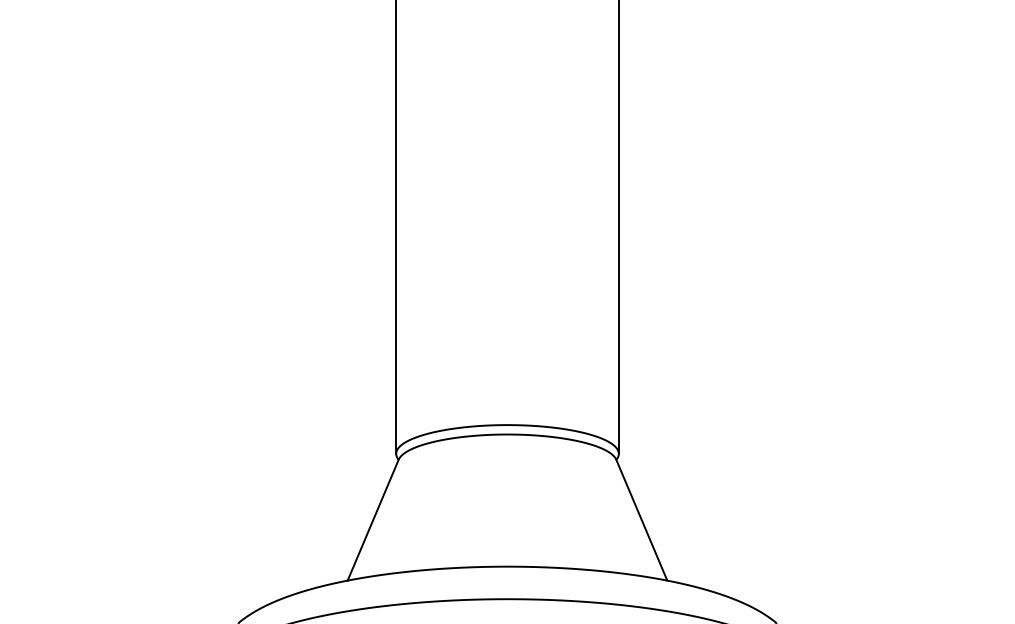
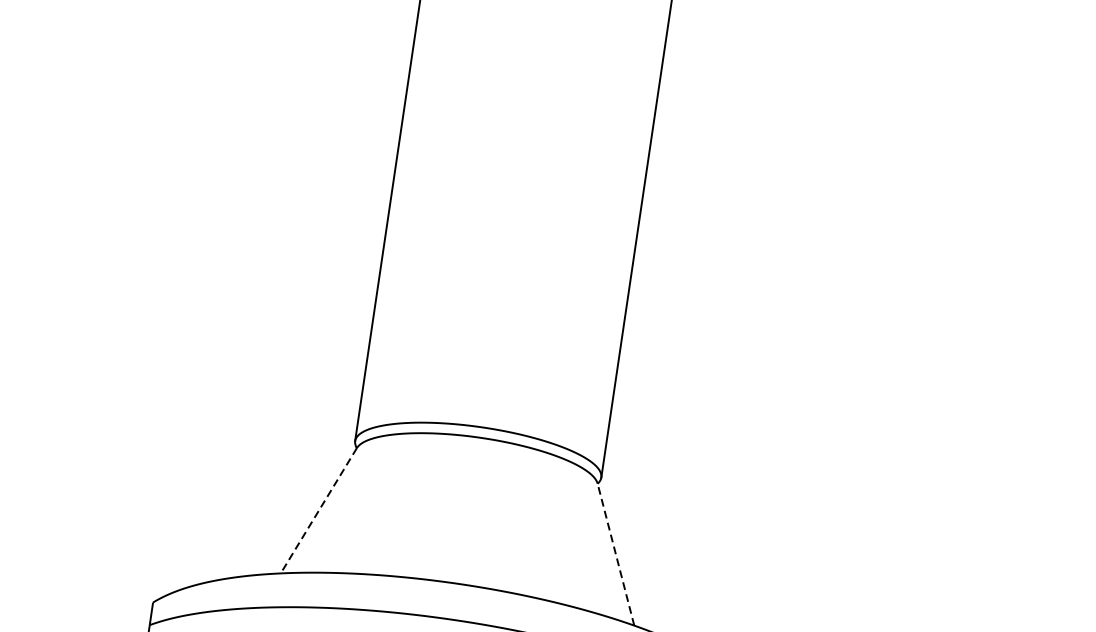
line: (373, 520) -> (319, 511), solid -> dashed
line: (641, 520) -> (615, 554), solid -> dashed

